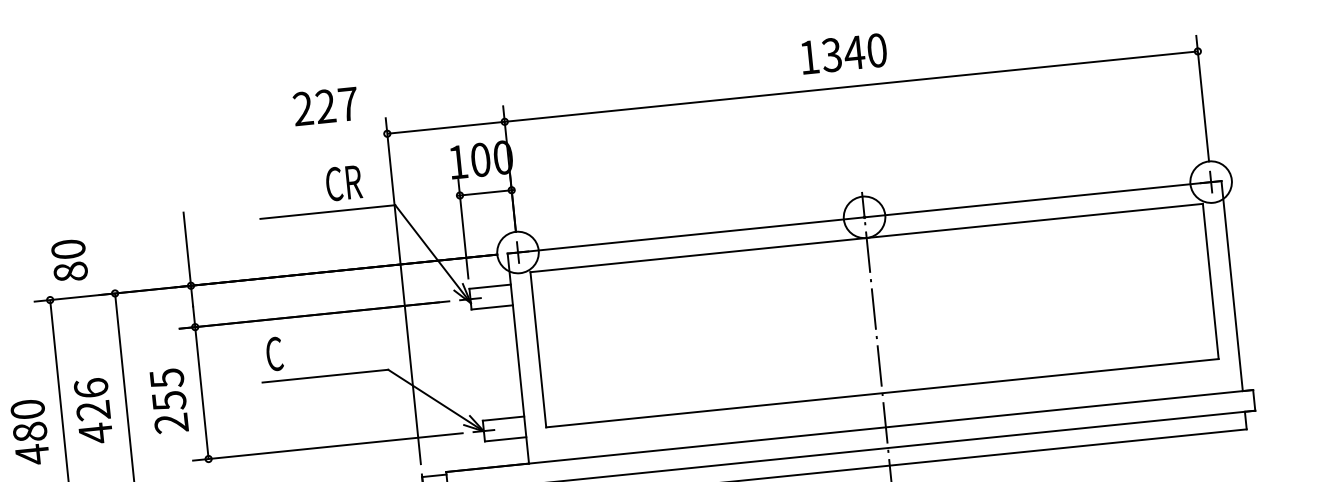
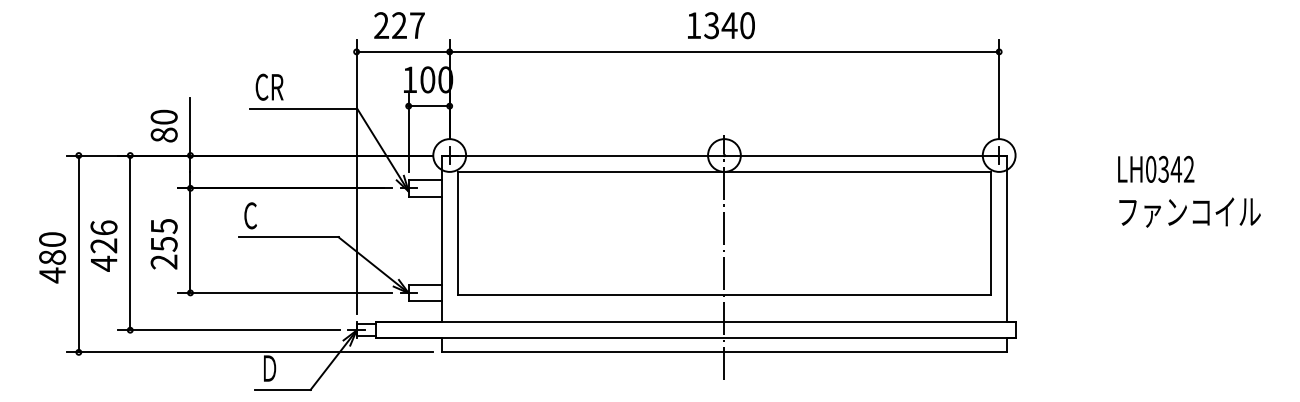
text: (325, 106) -> (399, 25), moved
text: (343, 182) -> (269, 86), moved
text: (68, 259) -> (163, 125), moved

